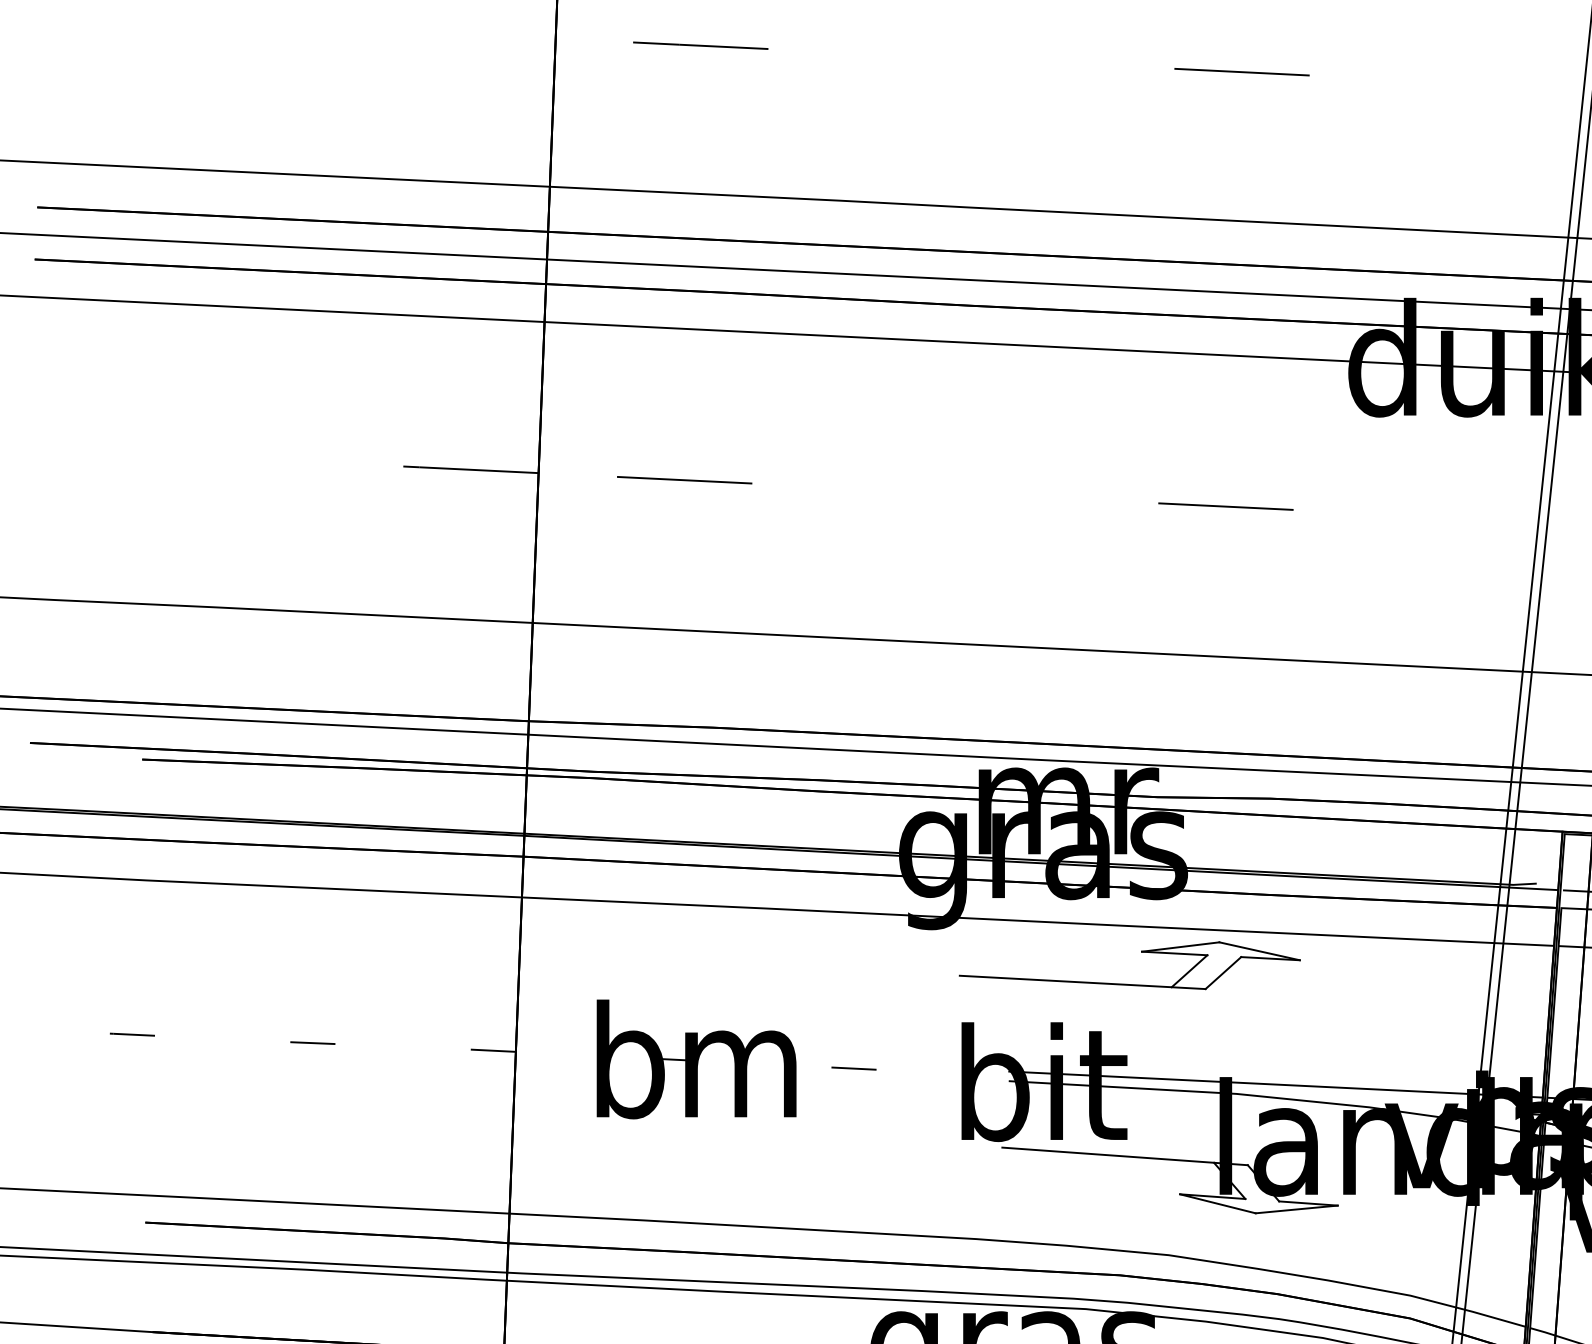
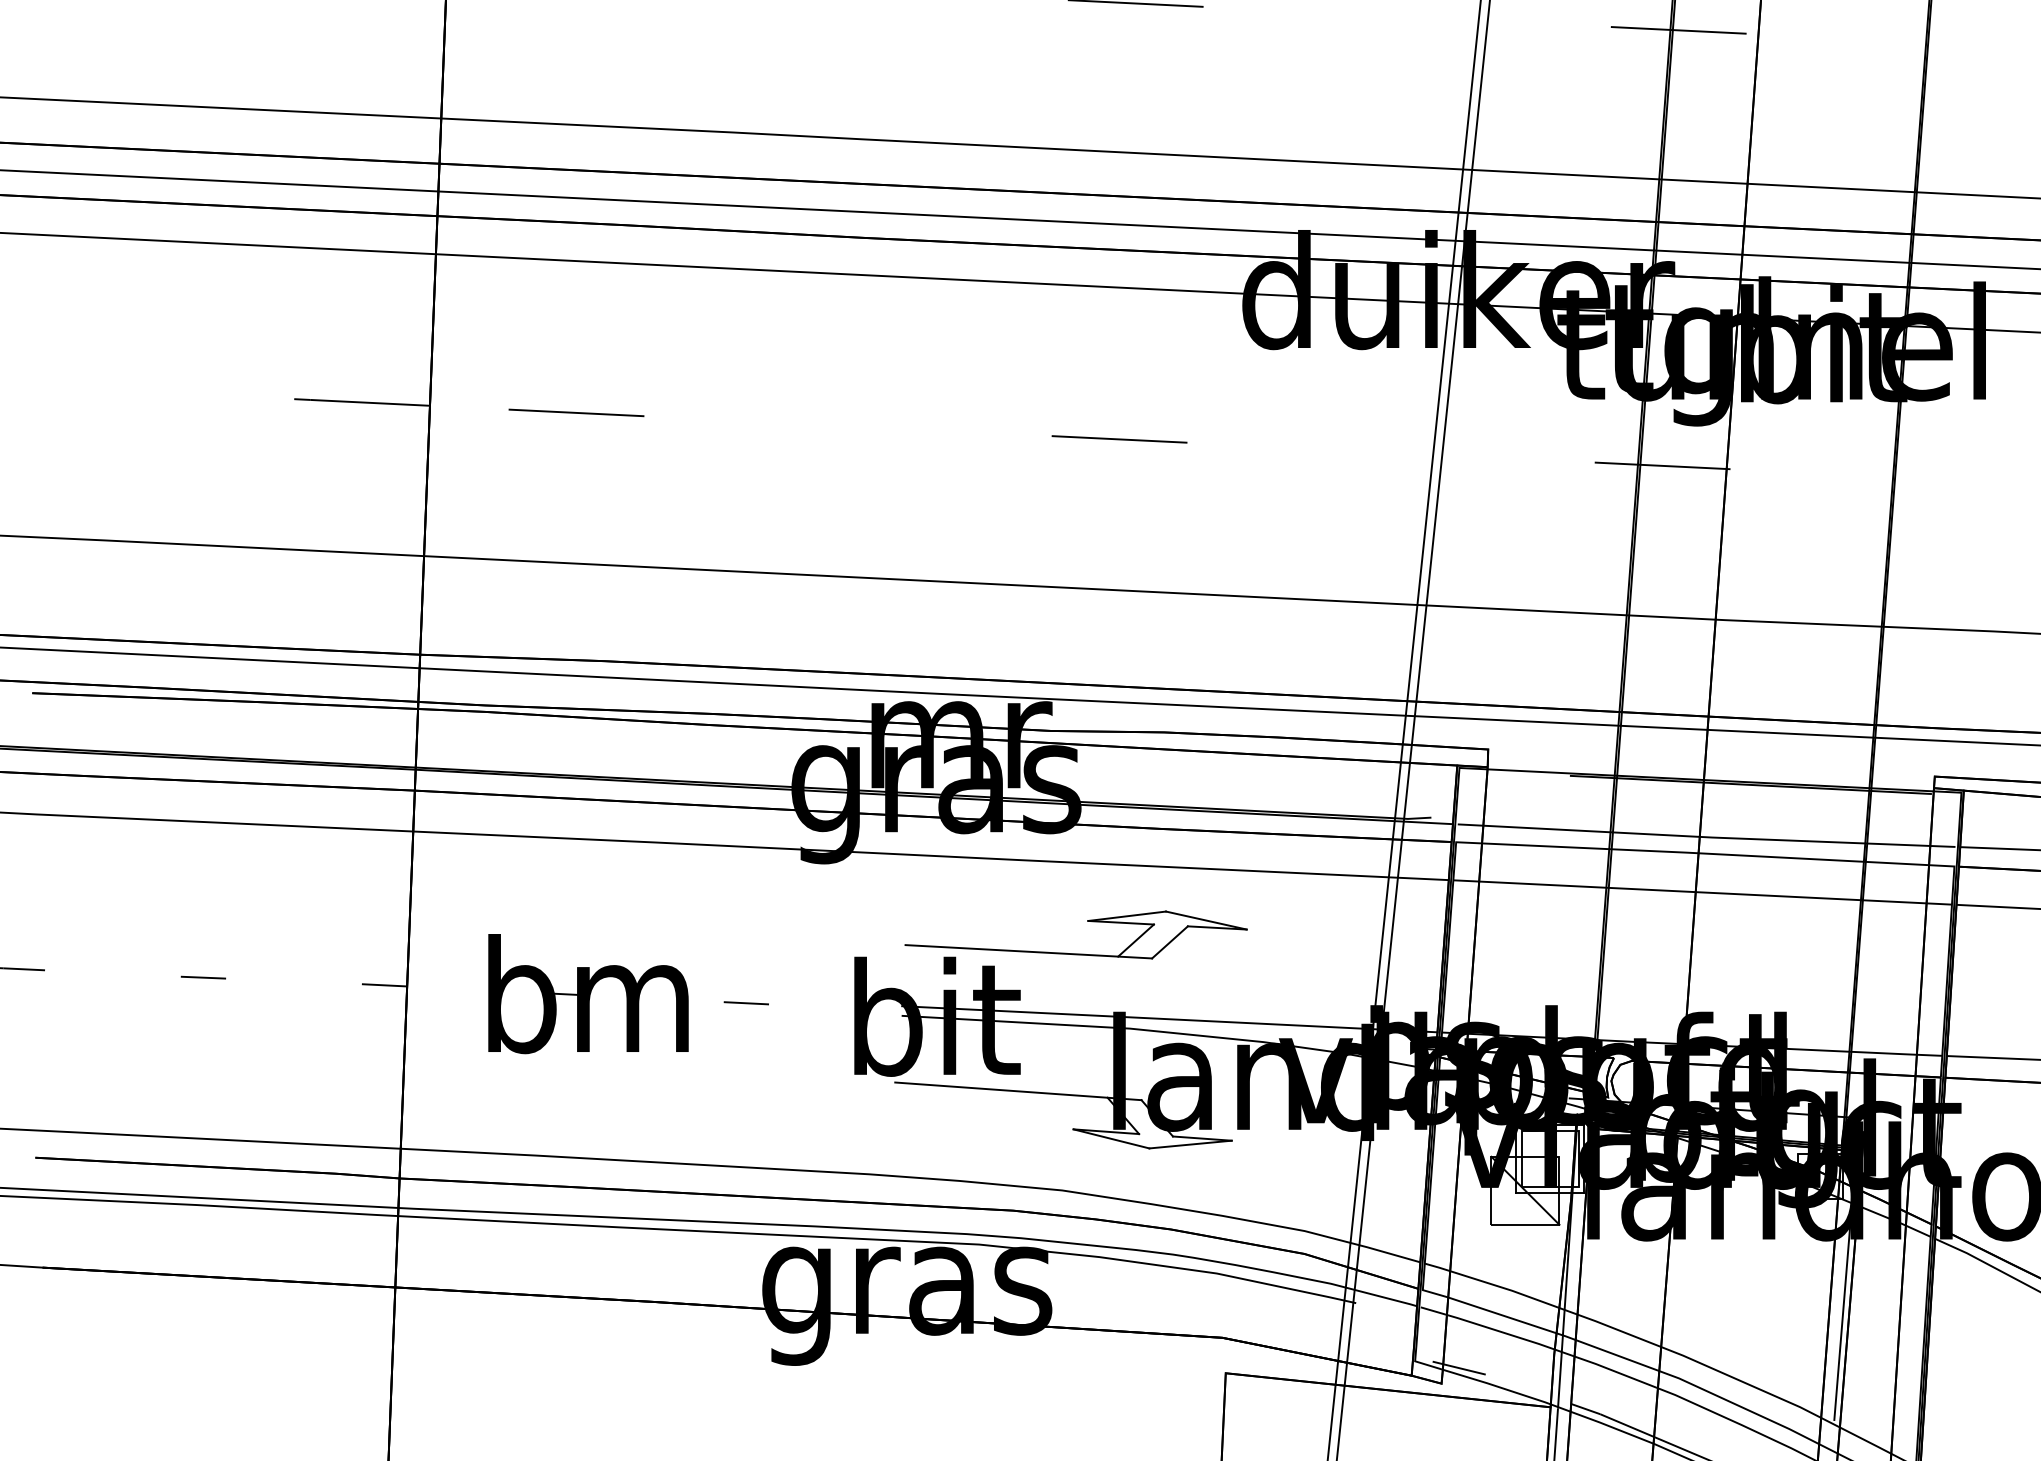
part: (1141, 952) -> (1087, 921), moved

